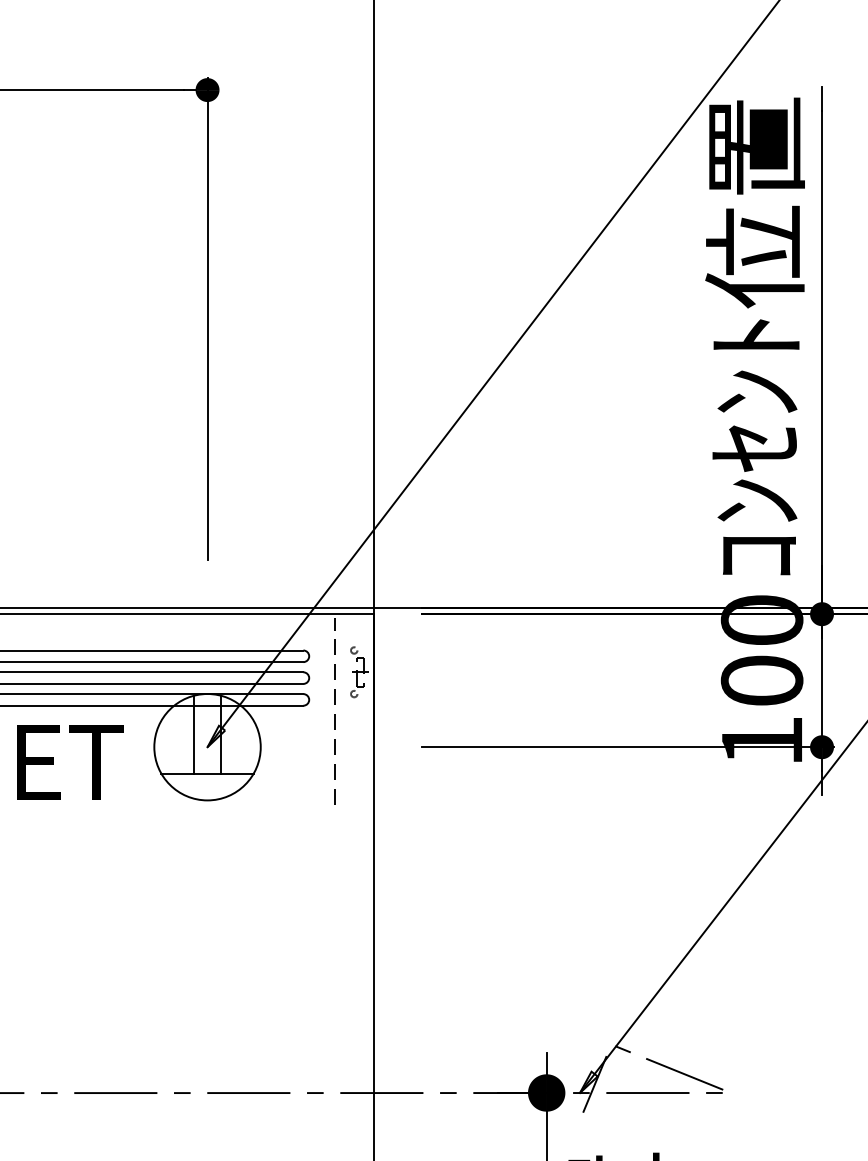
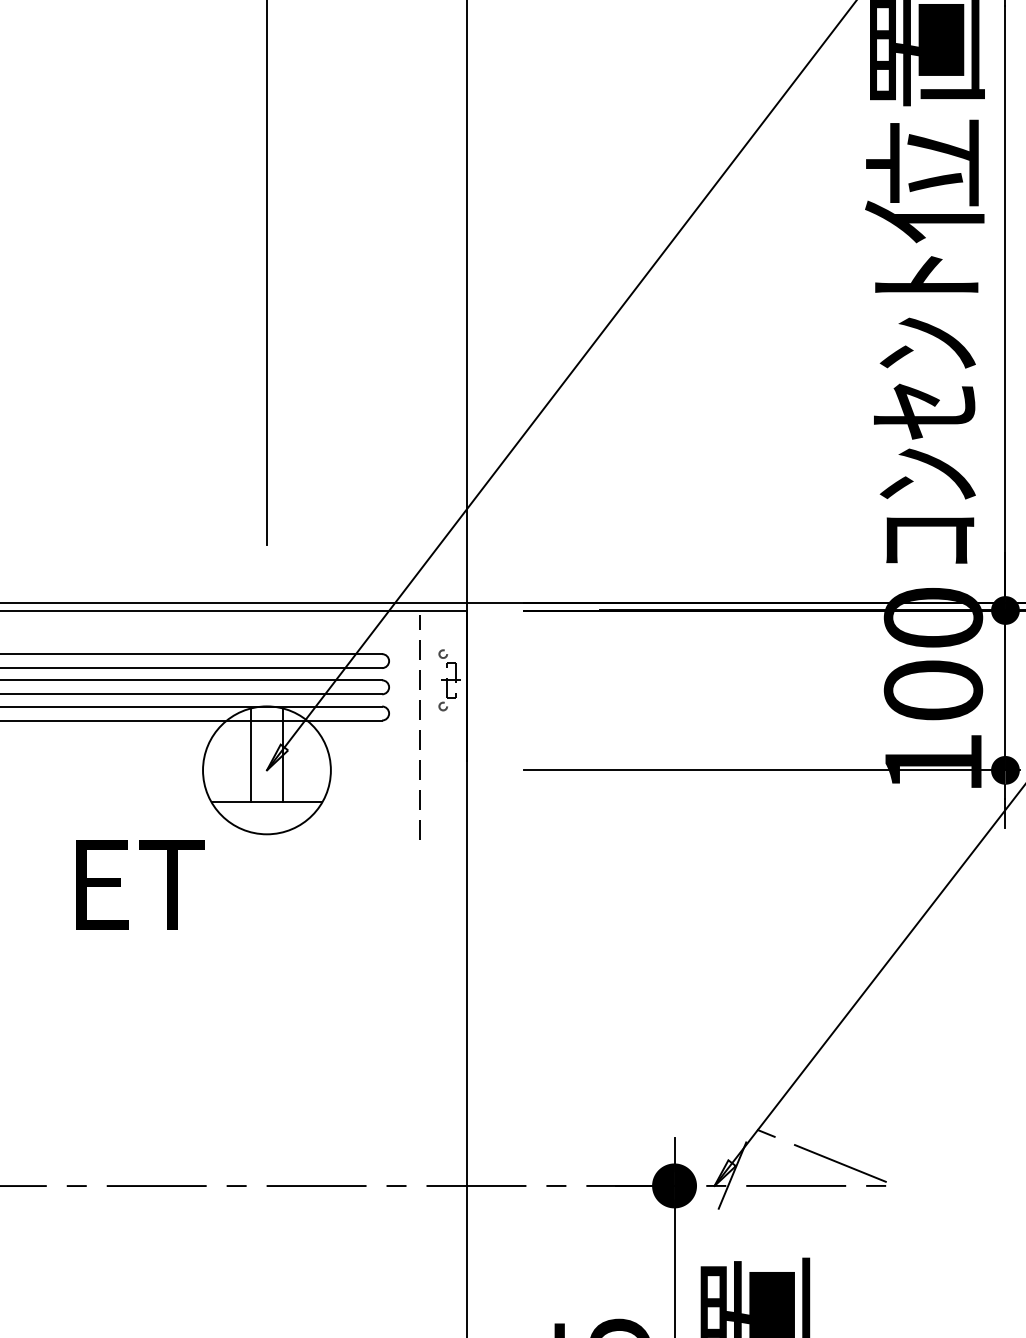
text: (70, 762) -> (140, 884), moved

